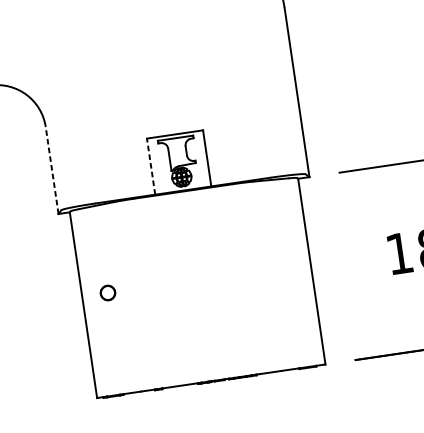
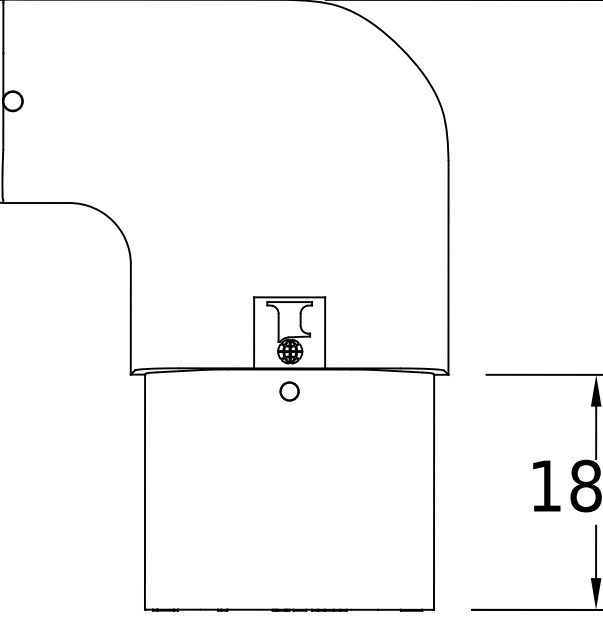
line: (151, 166) -> (254, 332), dashed -> solid
line: (51, 169) -> (130, 318), dashed -> solid
circle: (107, 293) -> (289, 391), moved

